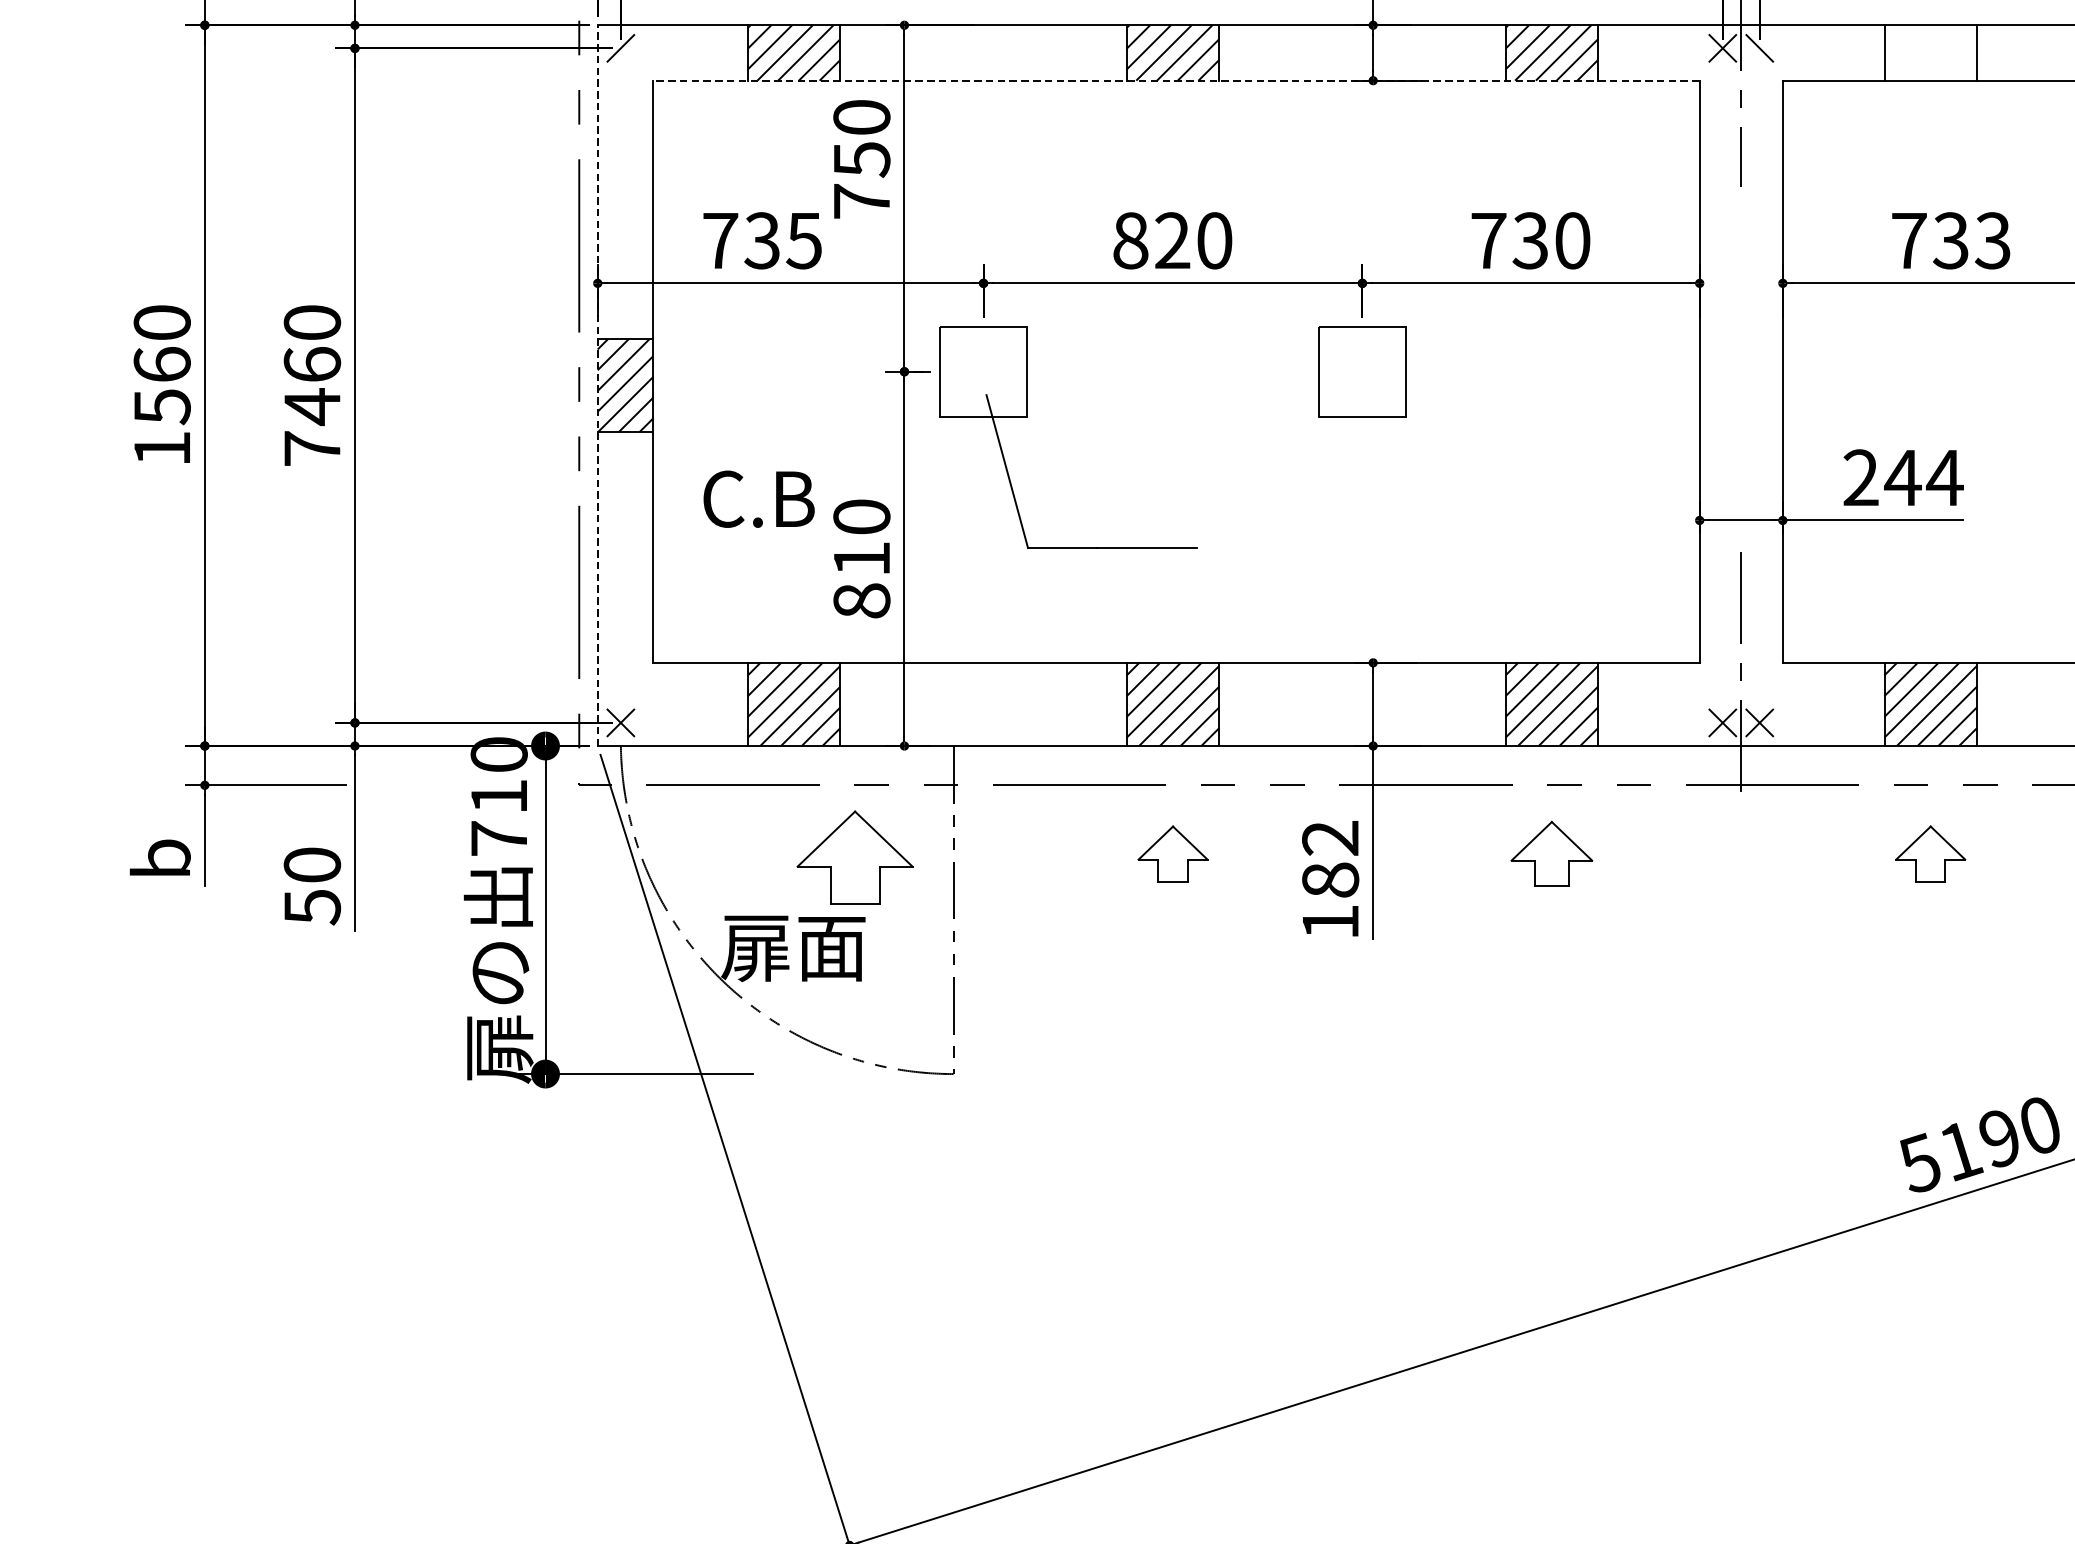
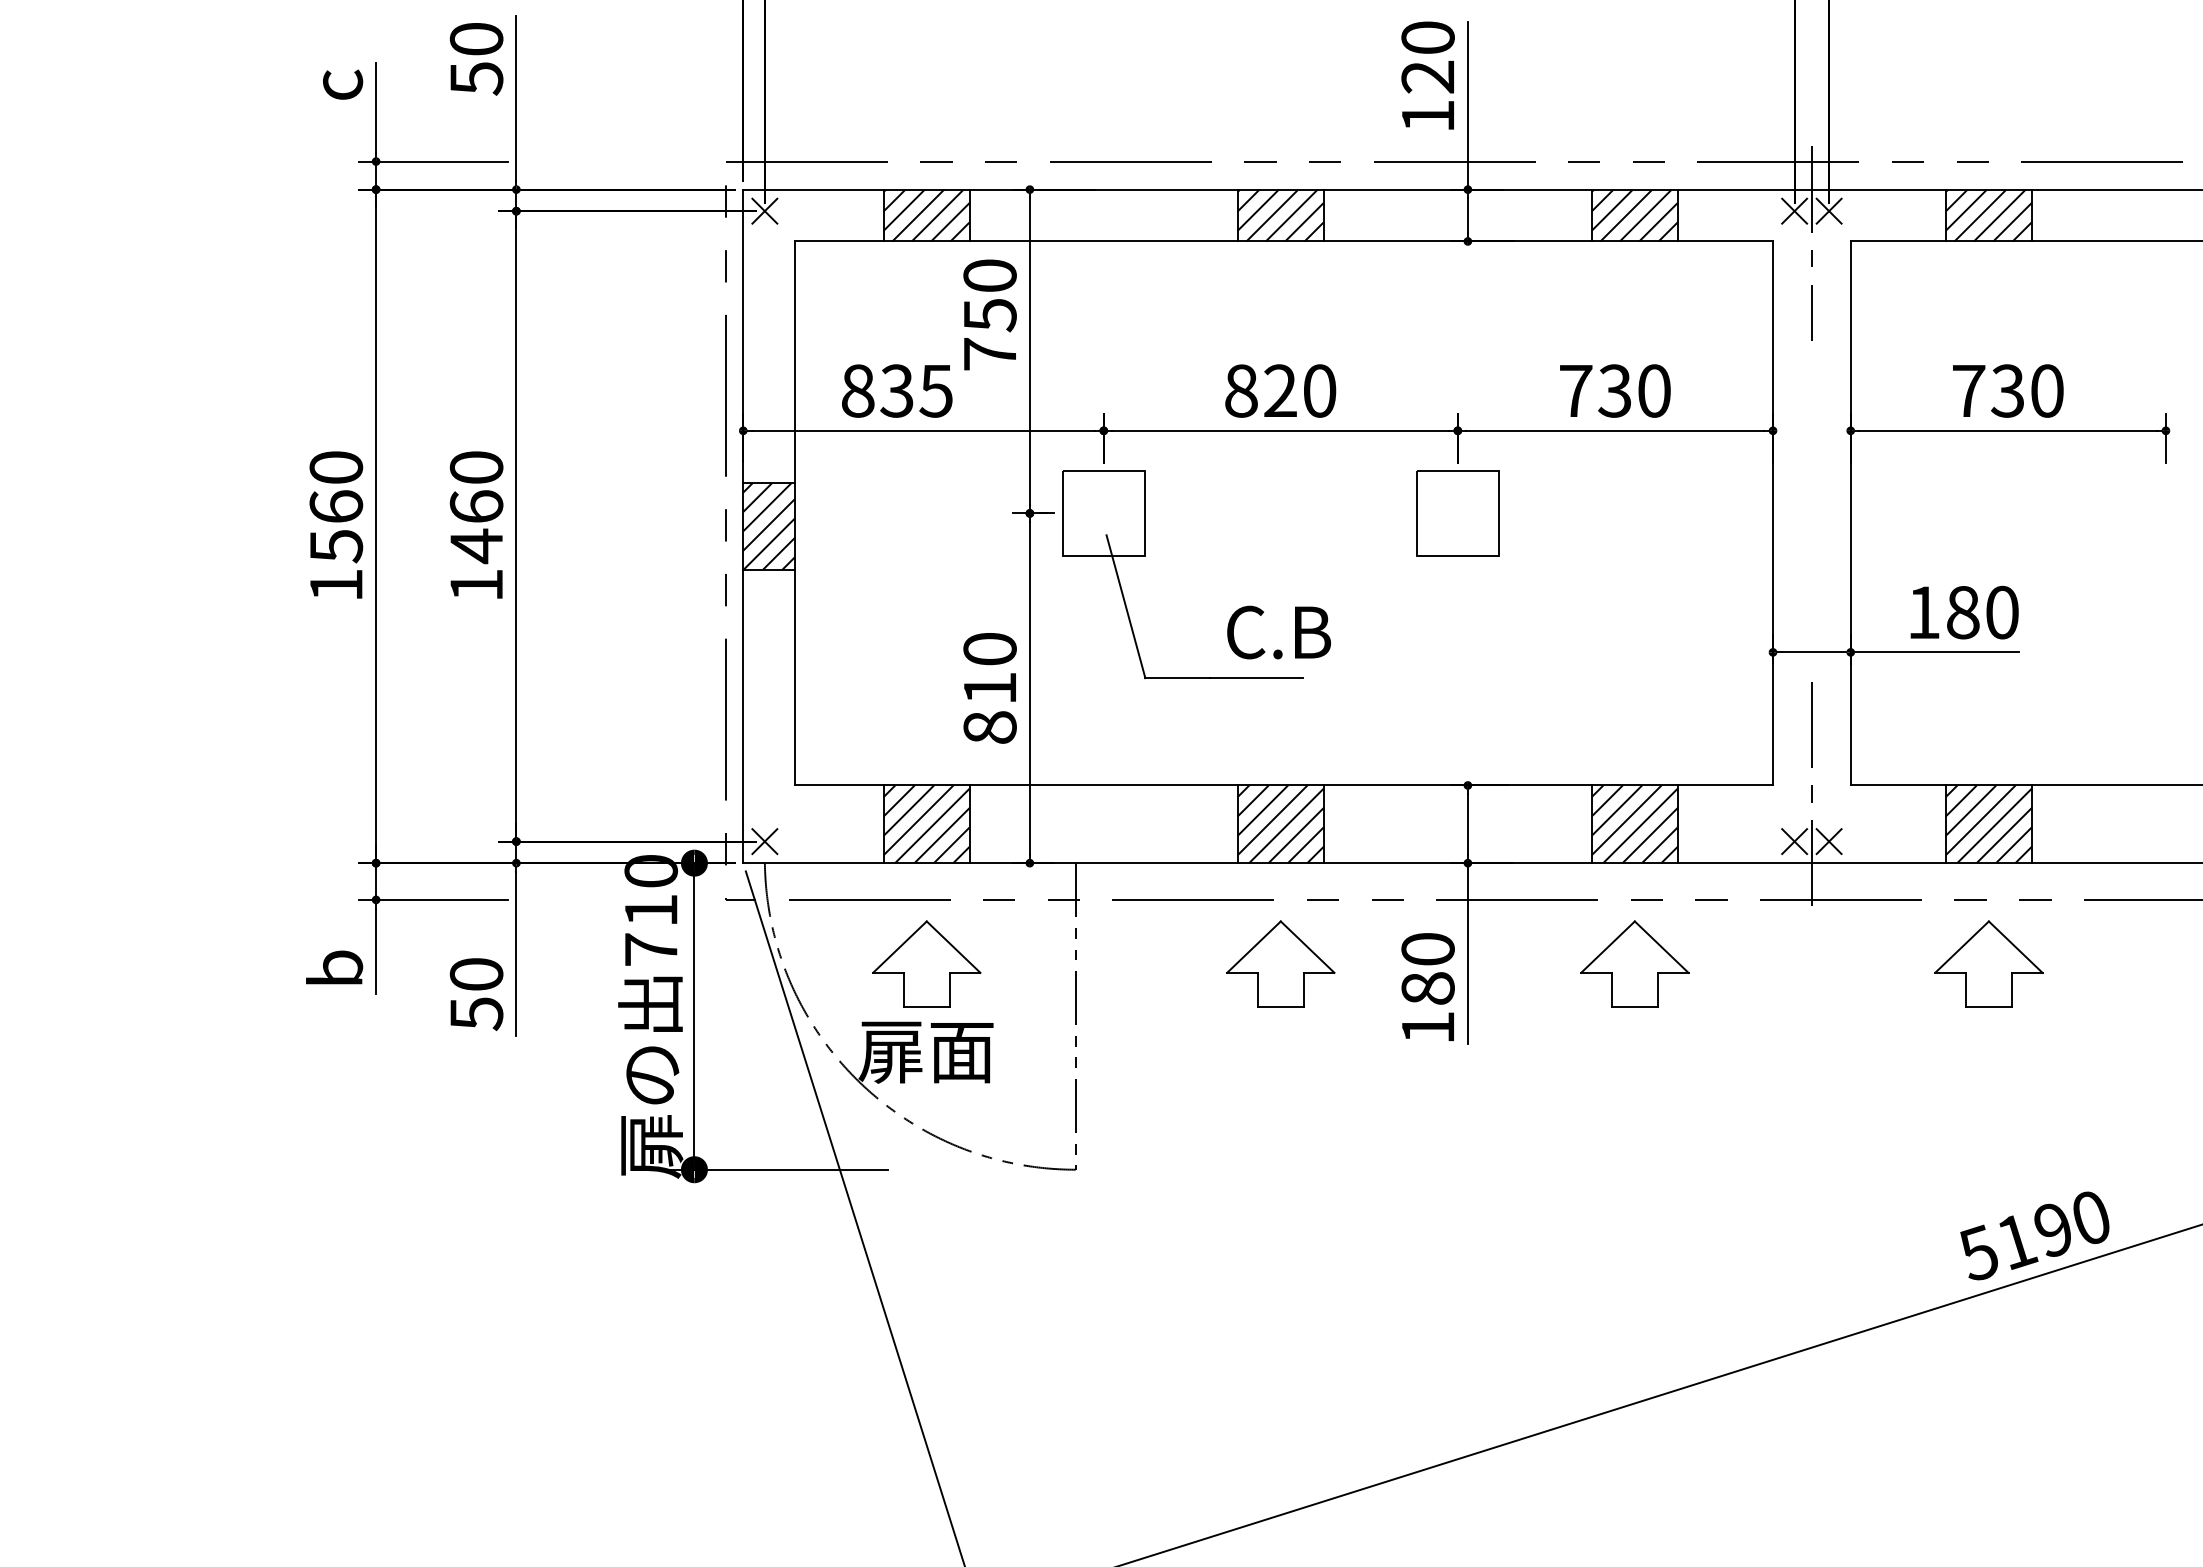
line: (620, 47) -> (764, 210), added
line: (1759, 47) -> (1828, 210), added
hatch: (1930, 52) -> (1988, 215), added
line: (1176, 80) -> (1284, 241), dashed -> solid
text: (721, 240) -> (858, 390), 735 -> 835
text: (1992, 240) -> (2046, 390), 733 -> 730
line: (597, 385) -> (743, 526), dashed -> solid
text: (312, 448) -> (476, 585), 7460 -> 1460
text: (1903, 477) -> (1963, 612), 244 -> 180
text: (758, 499) -> (1278, 632), moved
text: (1329, 838) -> (1427, 949), 182 -> 180
part: (1172, 853) -> (1280, 963), size x1.67
part: (1551, 853) -> (1634, 963), size x1.43
part: (1930, 853) -> (1988, 963), size x1.67
part: (854, 856) -> (926, 963), moved

